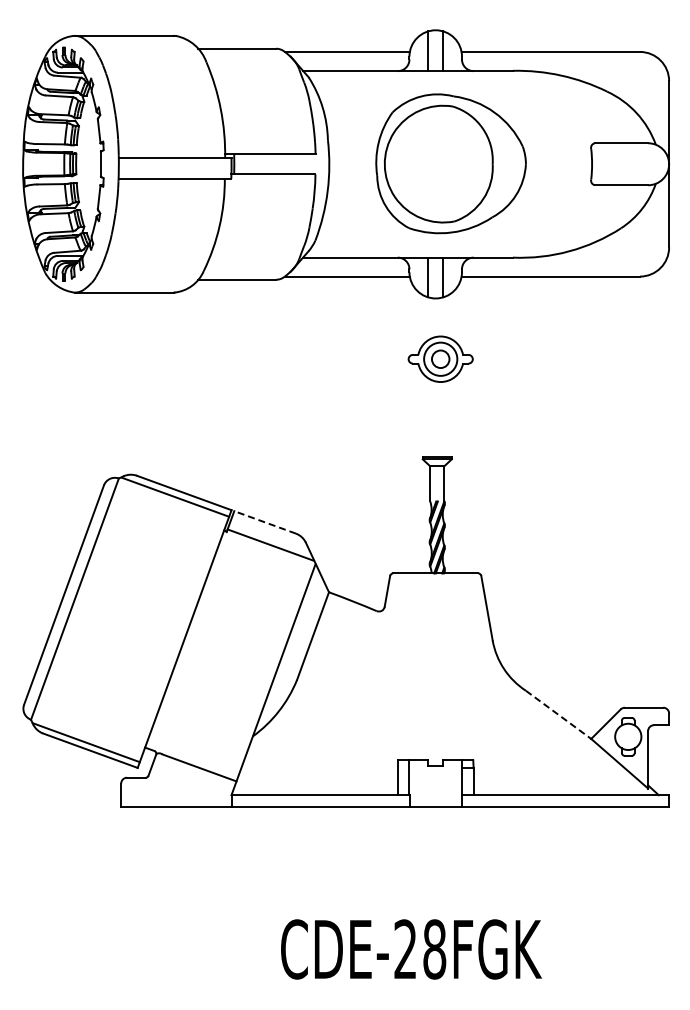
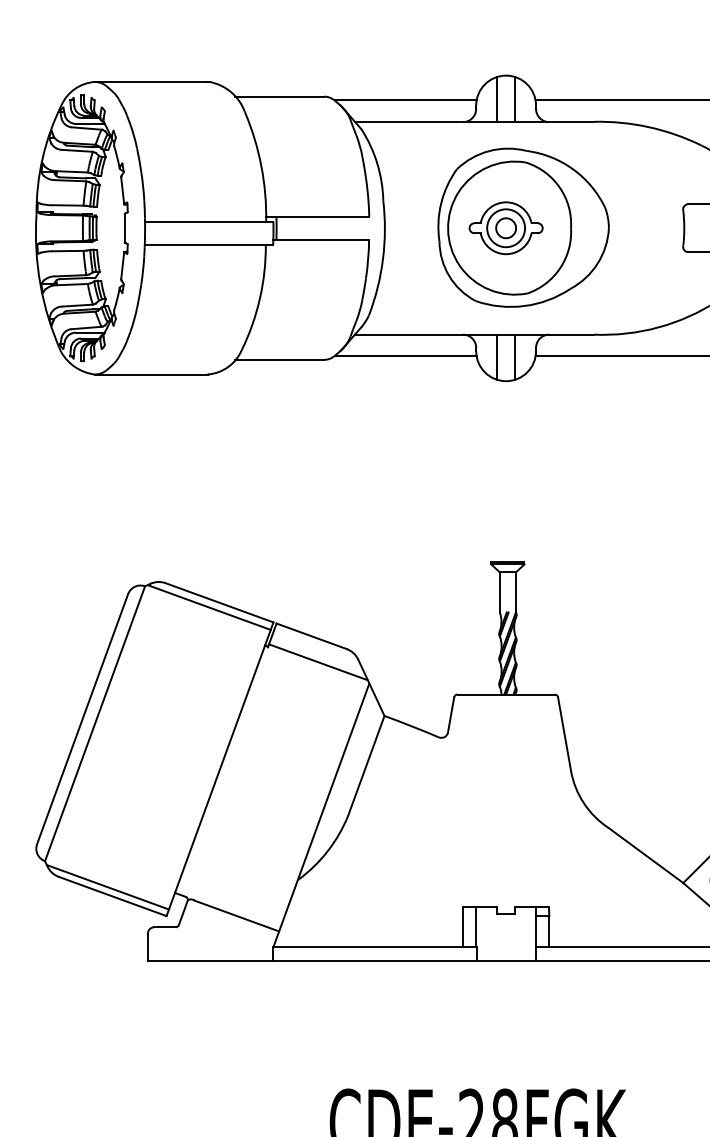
part: (440, 358) -> (505, 227), moved
line: (265, 522) -> (312, 636), dashed -> solid
line: (558, 714) -> (646, 855), dashed -> solid

